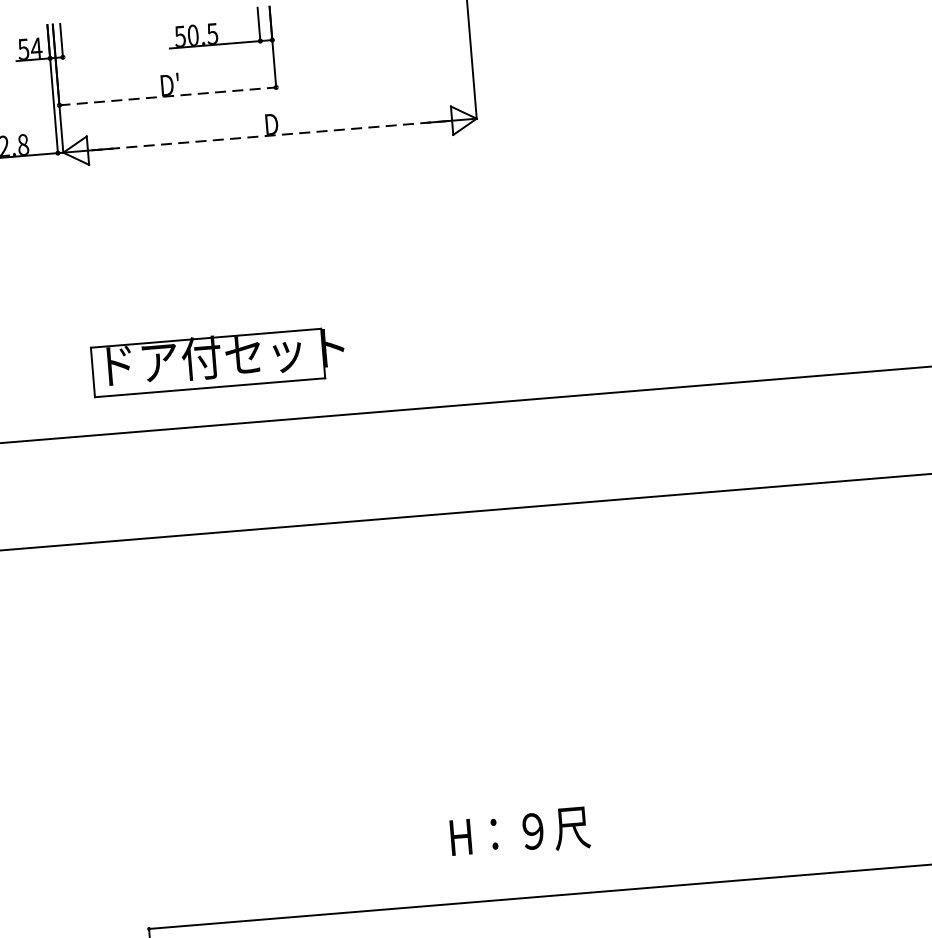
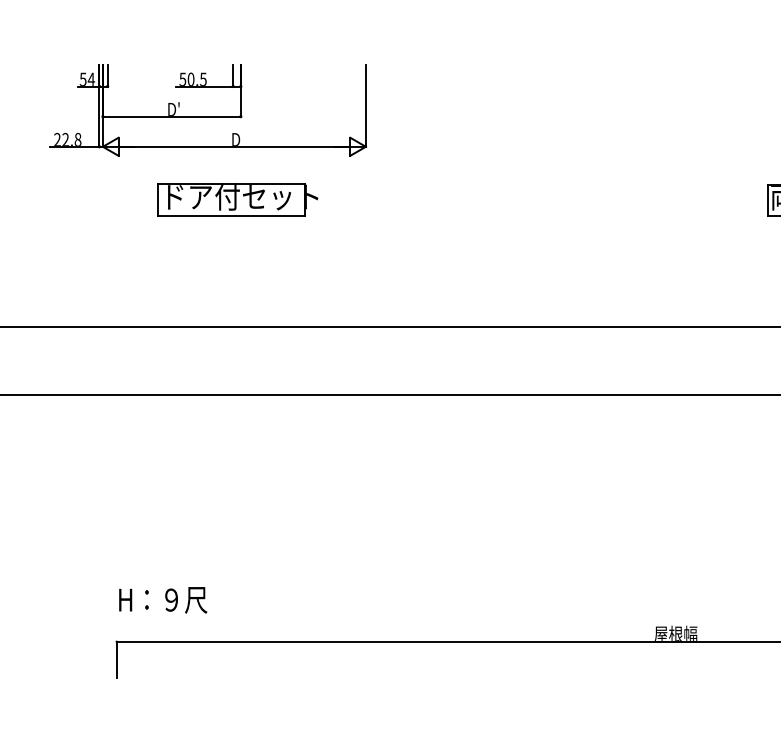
line: (167, 96) -> (171, 116), dashed -> solid
line: (270, 135) -> (234, 146), dashed -> solid
part: (217, 361) -> (237, 199), moved
text: (520, 833) -> (163, 600), moved

